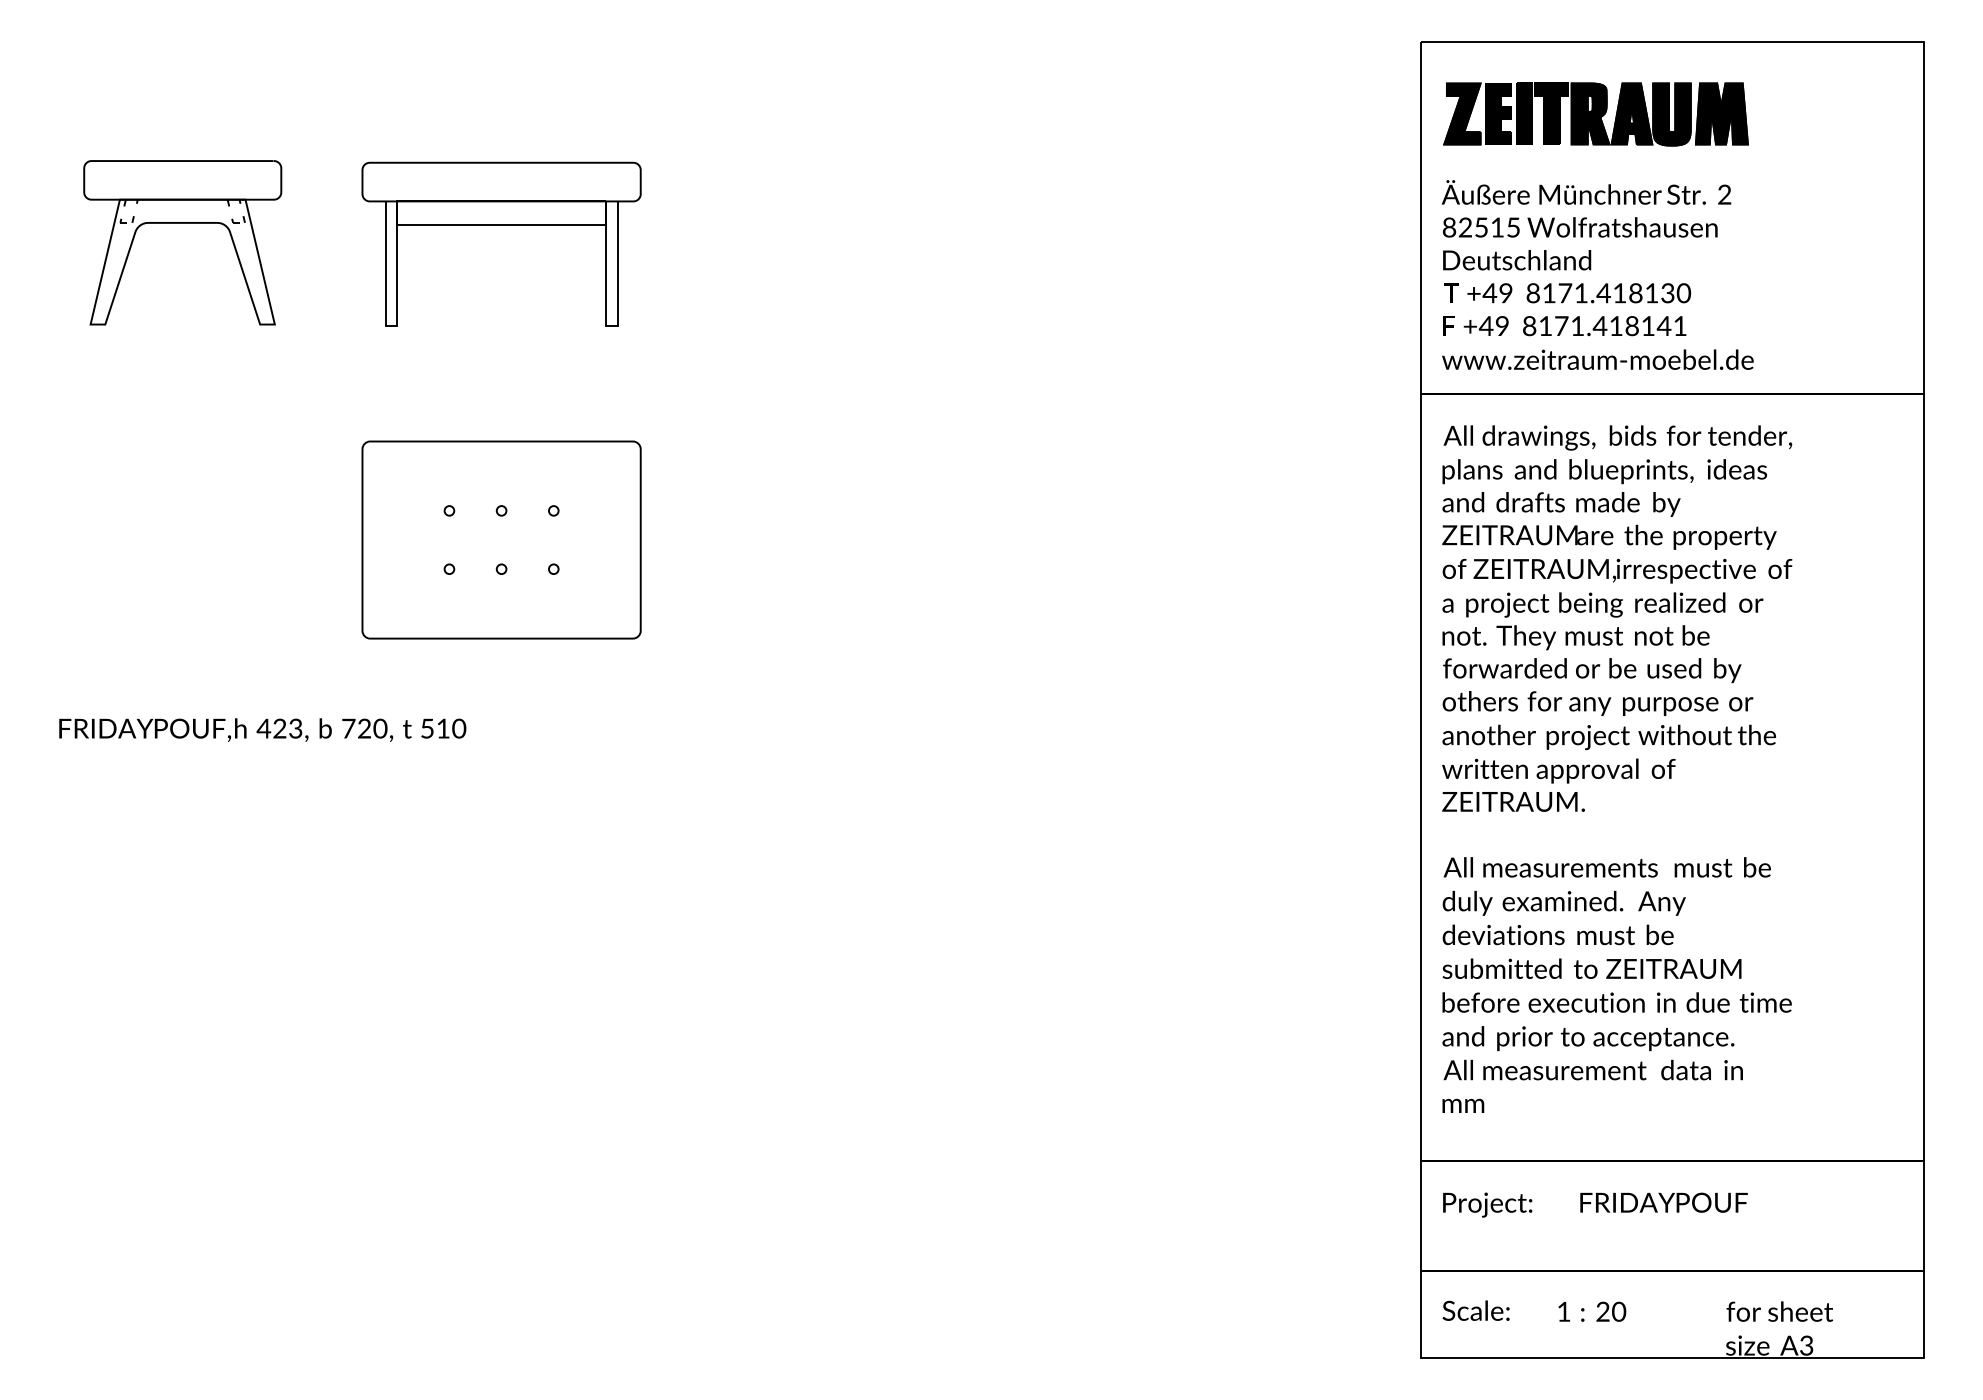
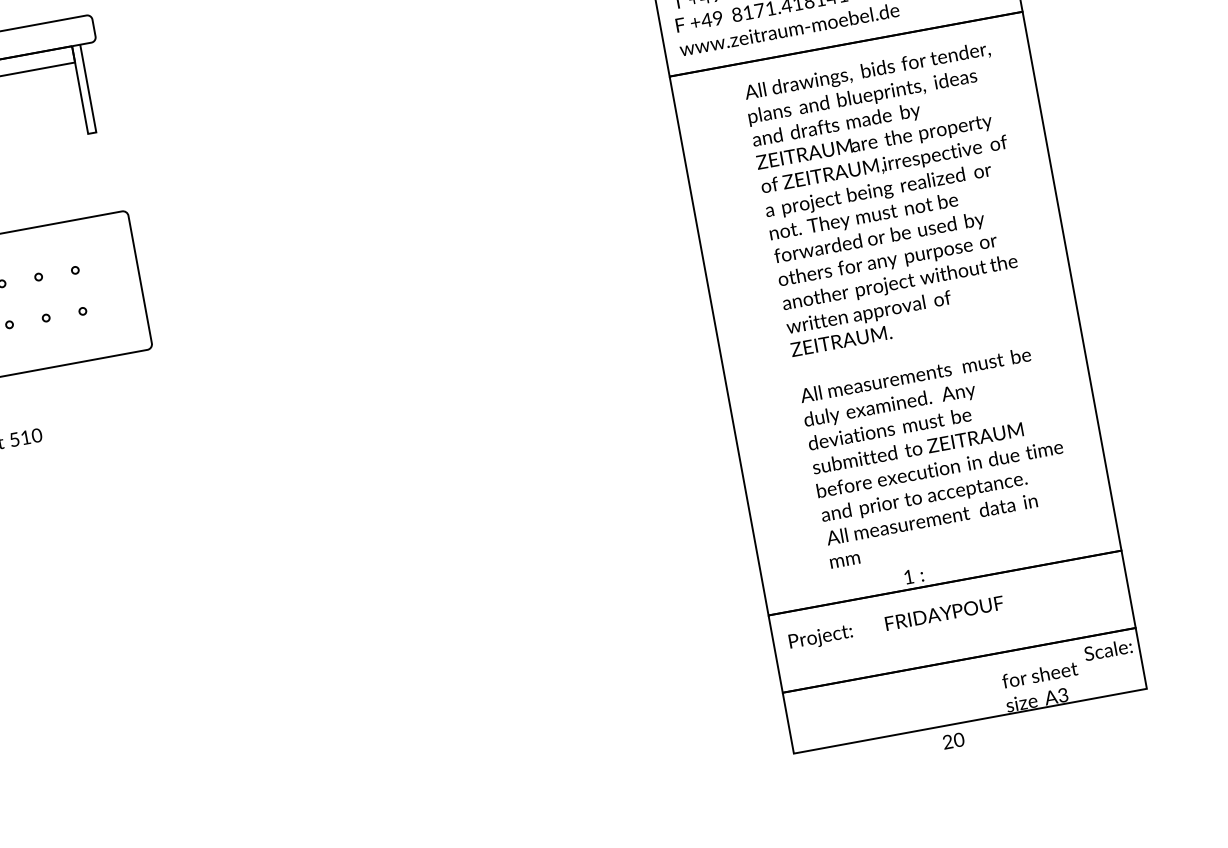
text: (1617, 768) -> (909, 304), moved
text: (1475, 1310) -> (1107, 649), moved
text: (1571, 1311) -> (914, 575), moved
text: (1611, 1311) -> (953, 740), moved

